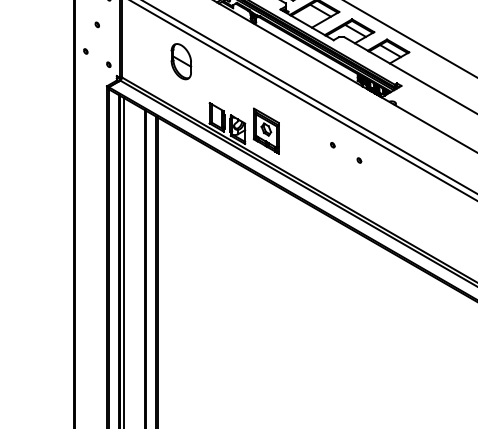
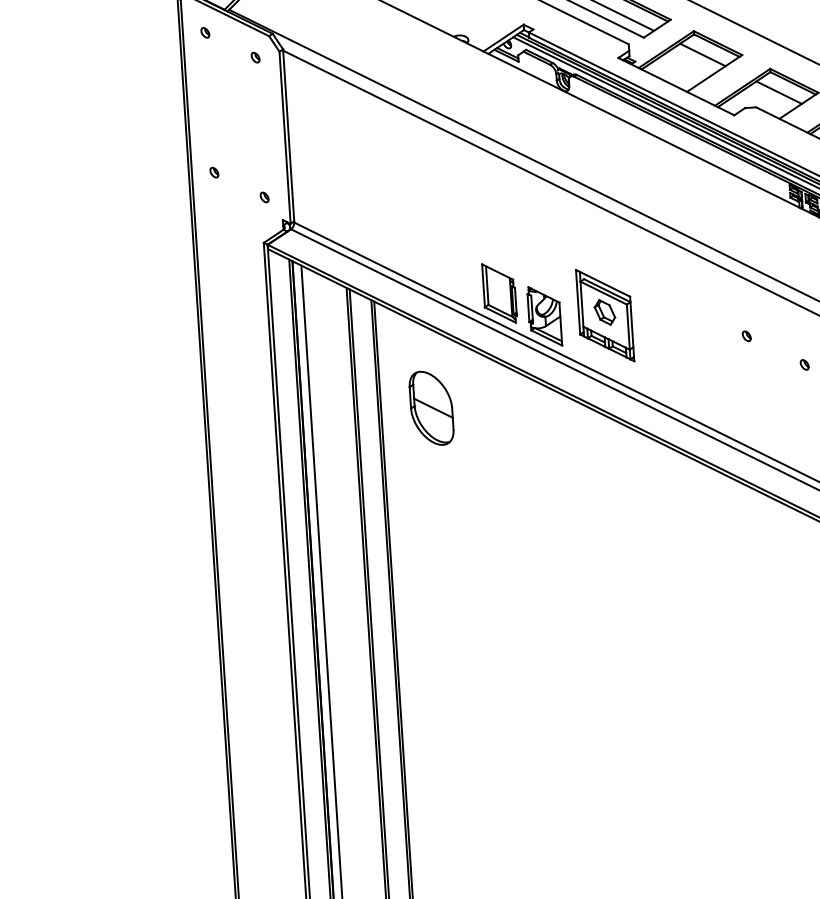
part: (96, 24) -> (233, 114), removed
part: (181, 61) -> (431, 407), moved

